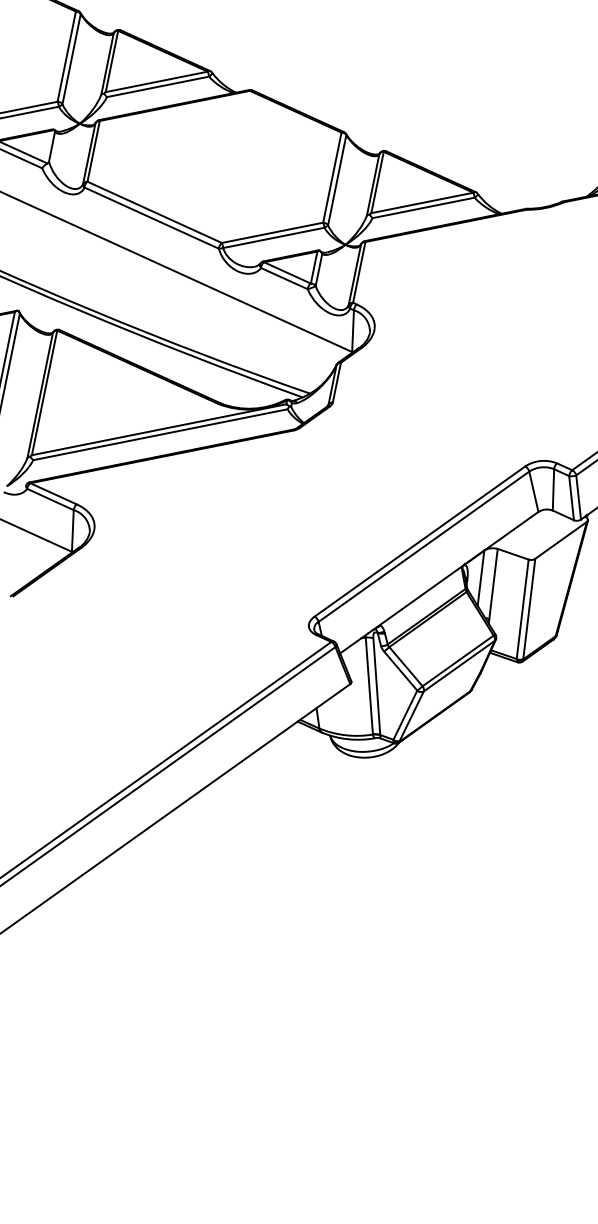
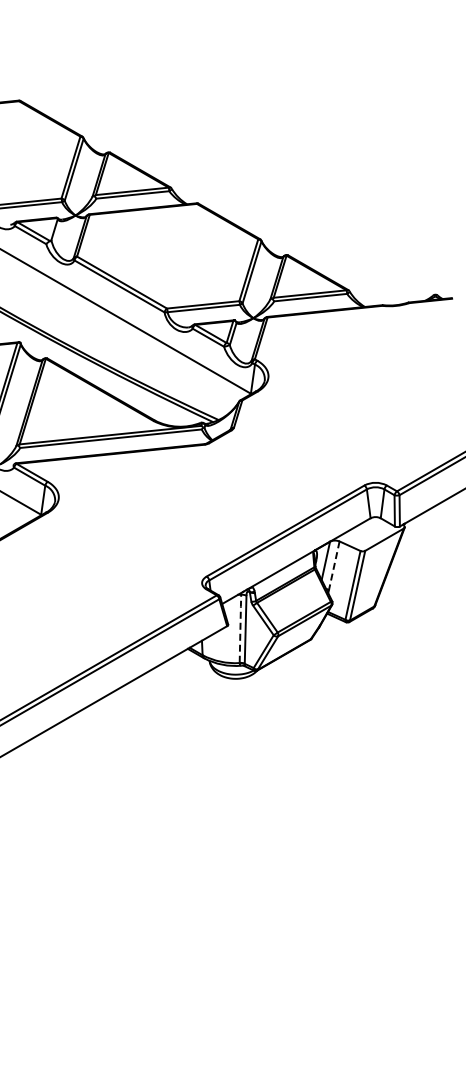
line: (493, 583) -> (334, 565), solid -> dashed
line: (369, 685) -> (240, 628), solid -> dashed

